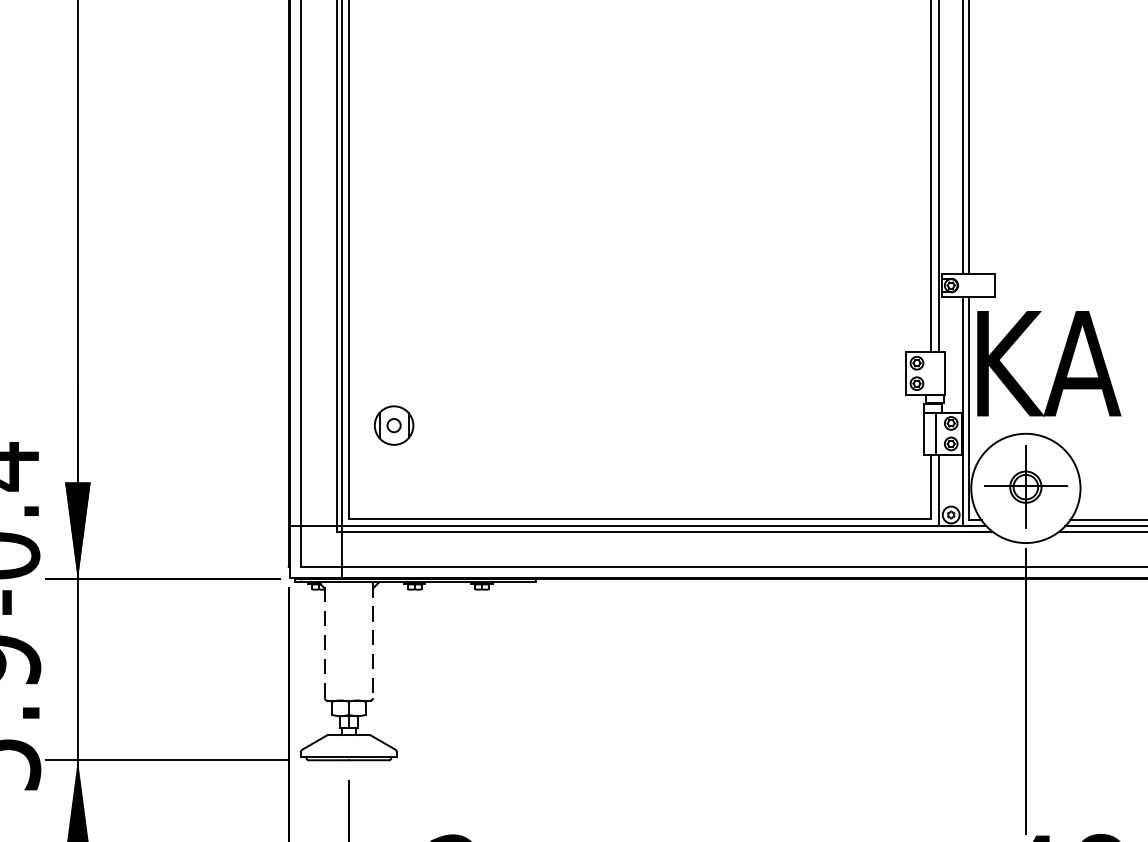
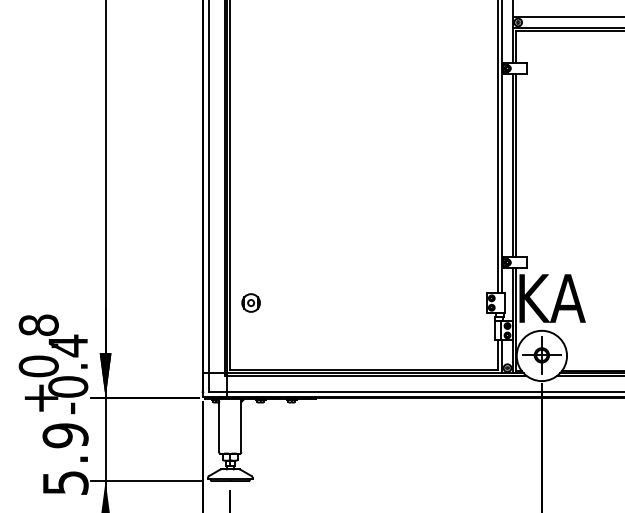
part: (392, 424) -> (250, 302), moved
line: (325, 639) -> (219, 425), dashed -> solid
line: (373, 639) -> (241, 425), dashed -> solid

